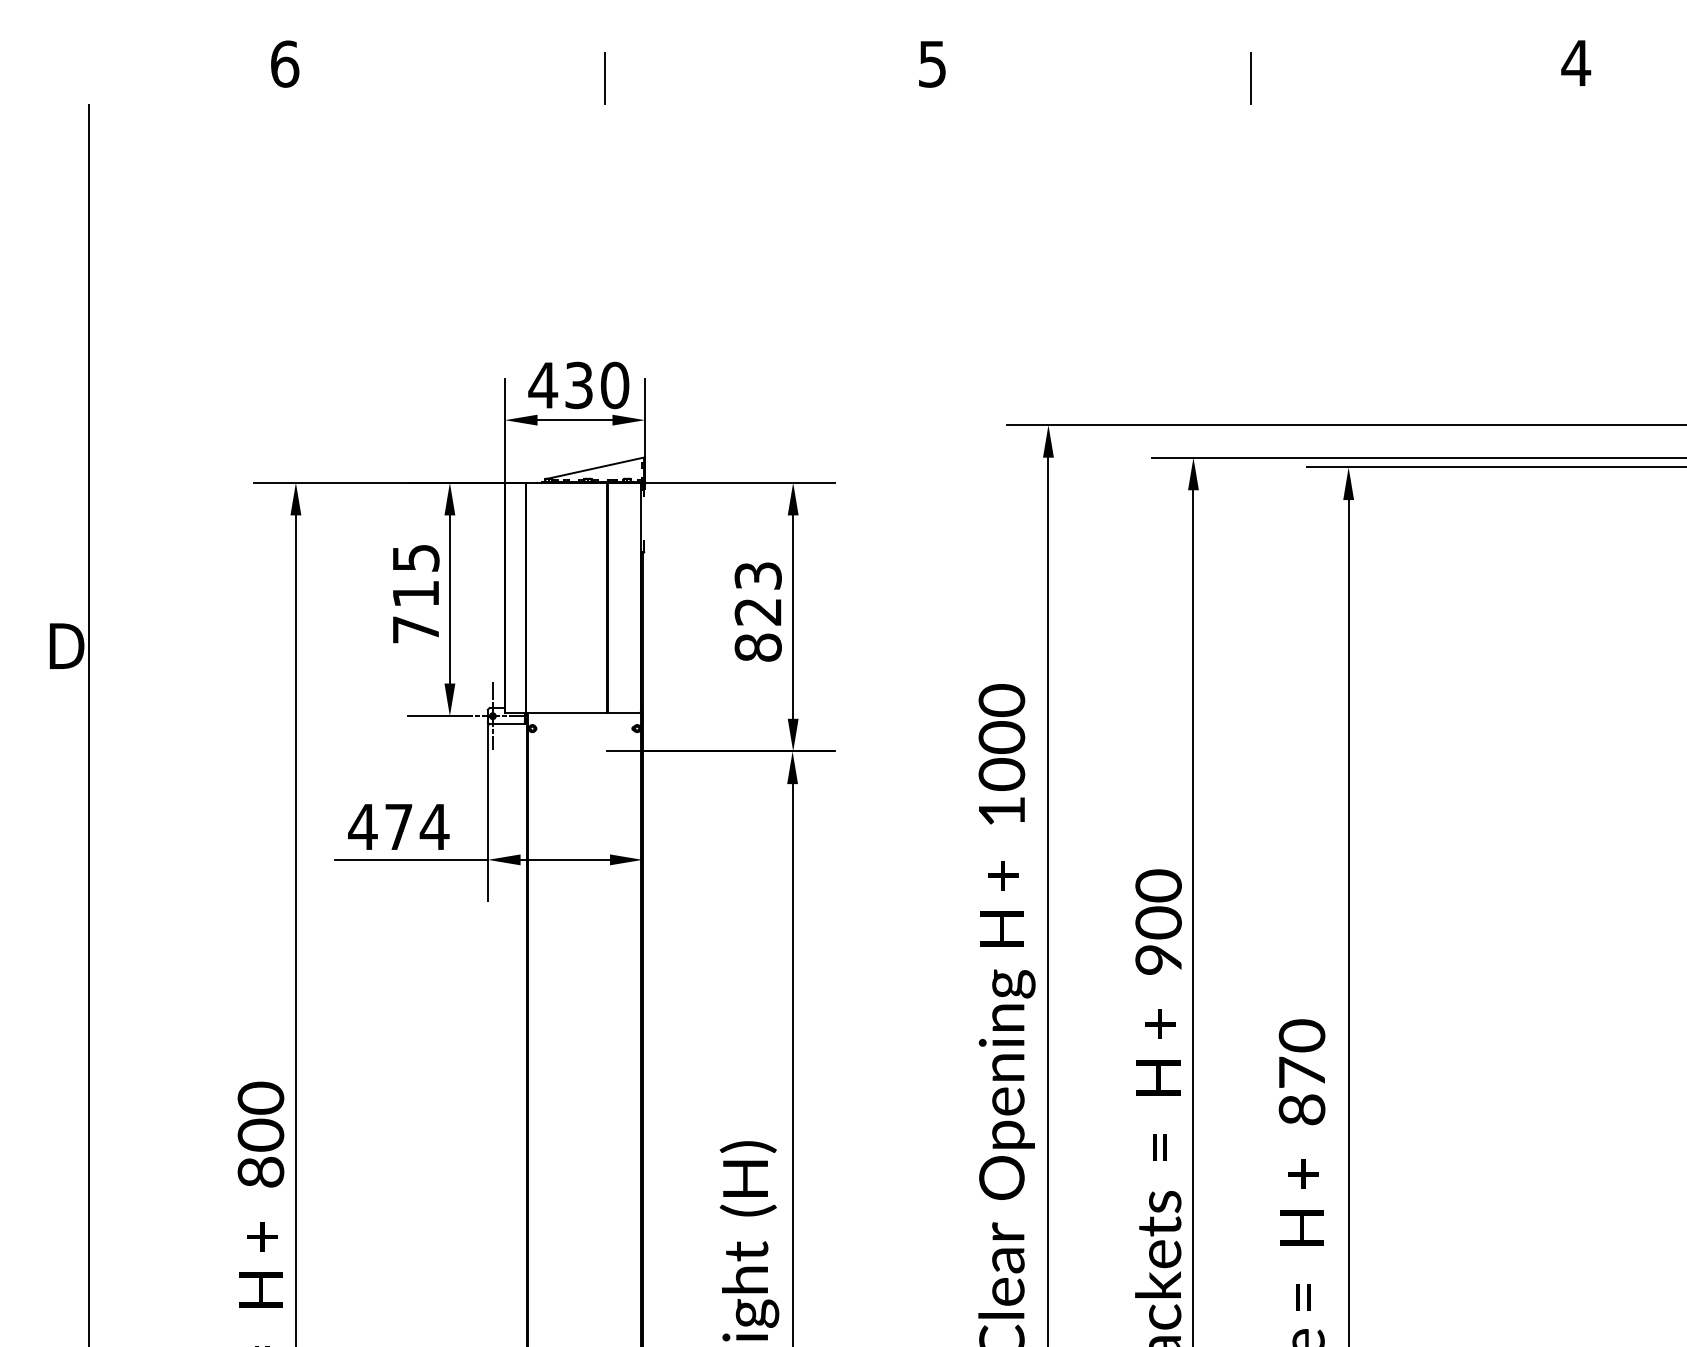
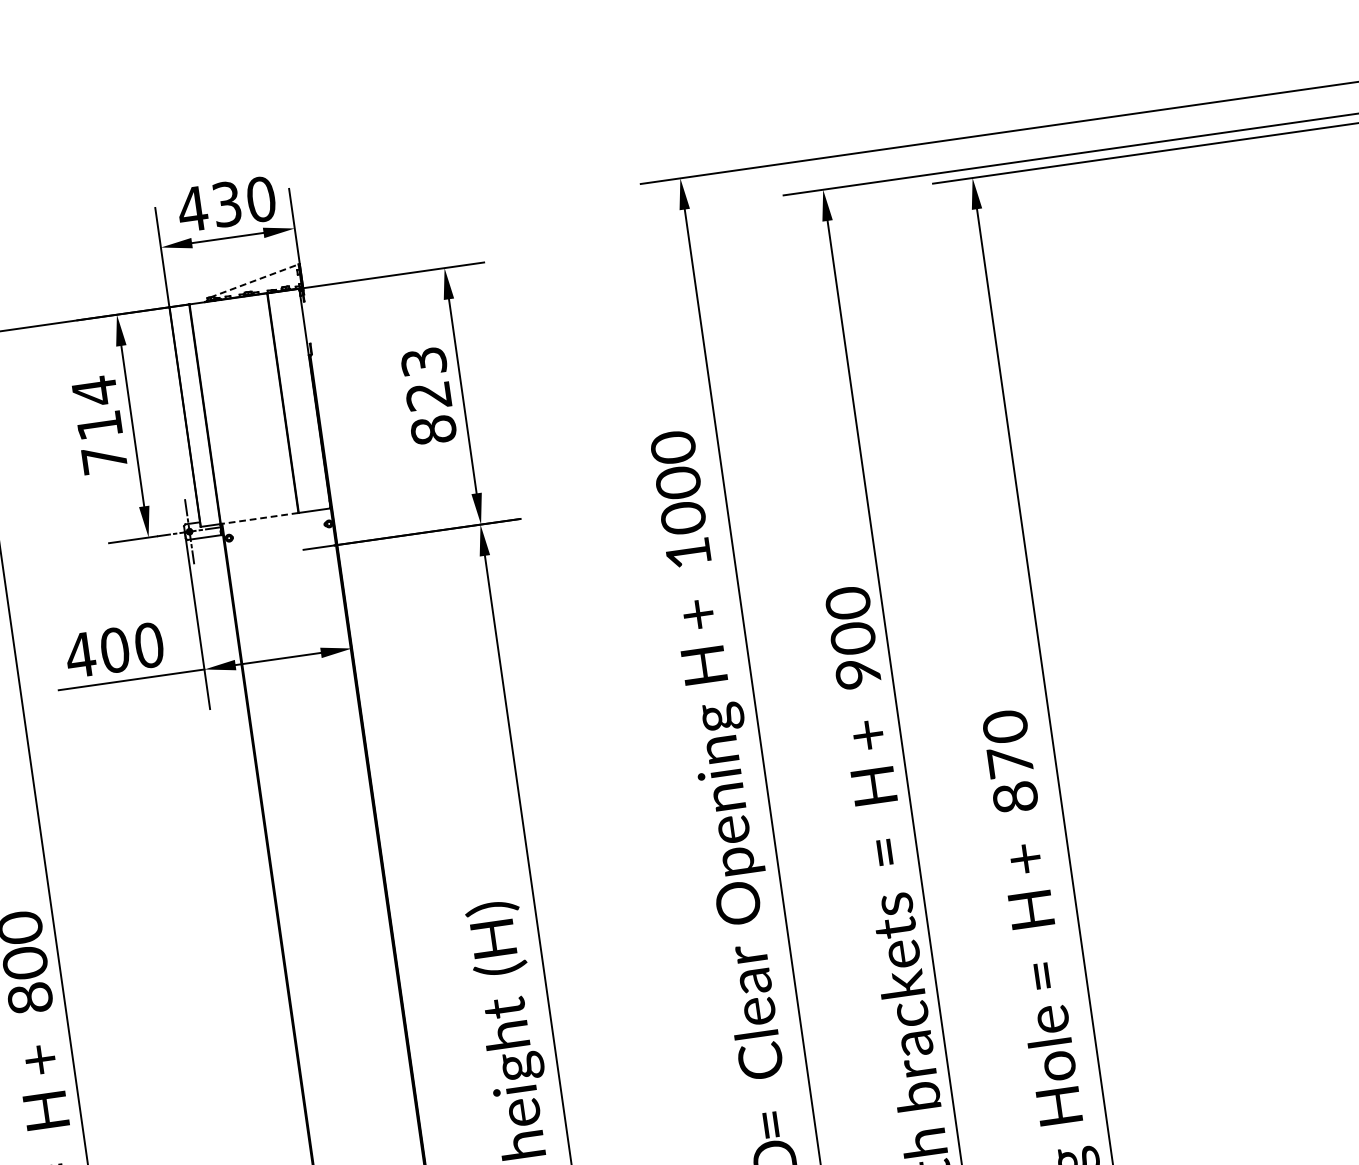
line: (595, 468) -> (253, 281), solid -> dashed
text: (416, 558) -> (95, 391), 715 -> 714
line: (566, 712) -> (259, 518), solid -> dashed
text: (416, 826) -> (131, 647), 474 -> 400

